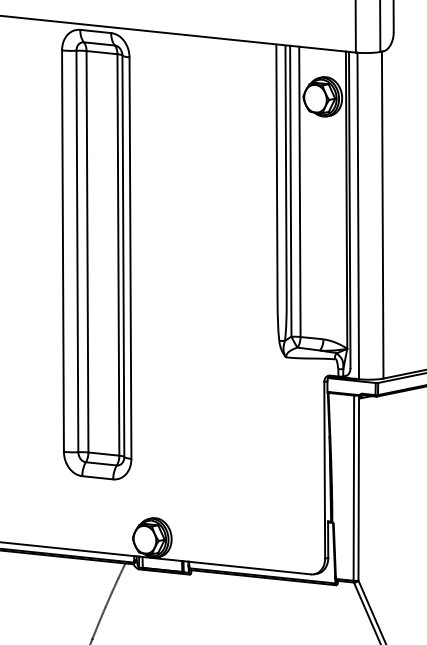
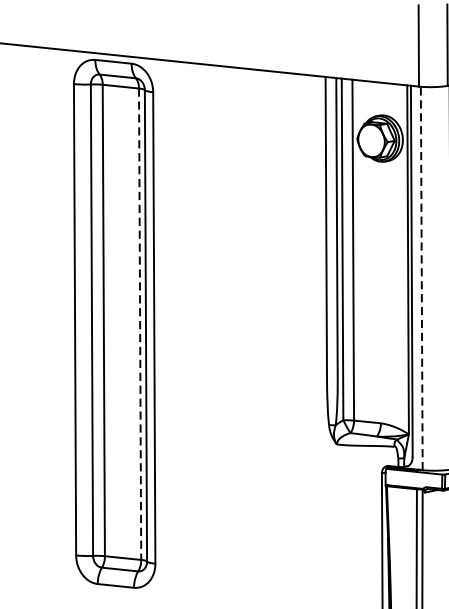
line: (358, 215) -> (422, 277), solid -> dashed
line: (118, 254) -> (140, 323), solid -> dashed

